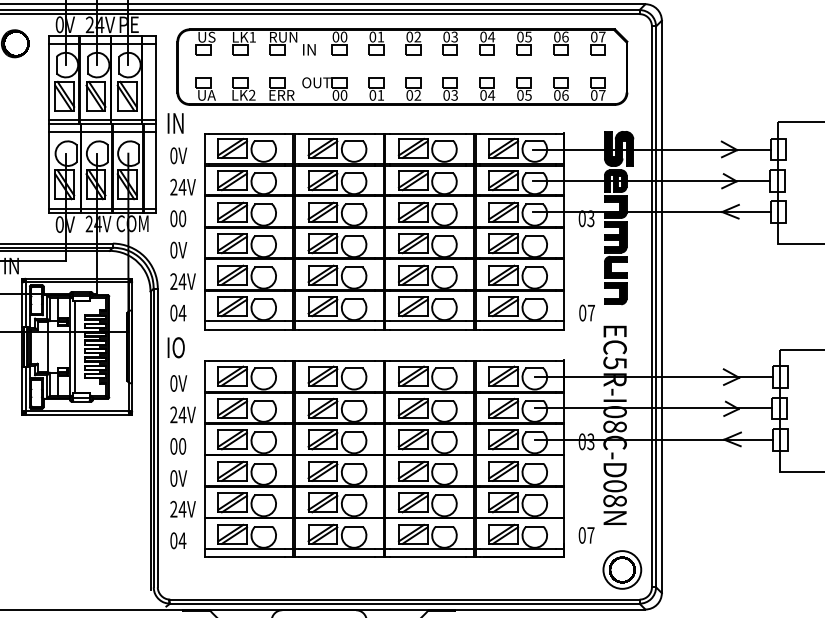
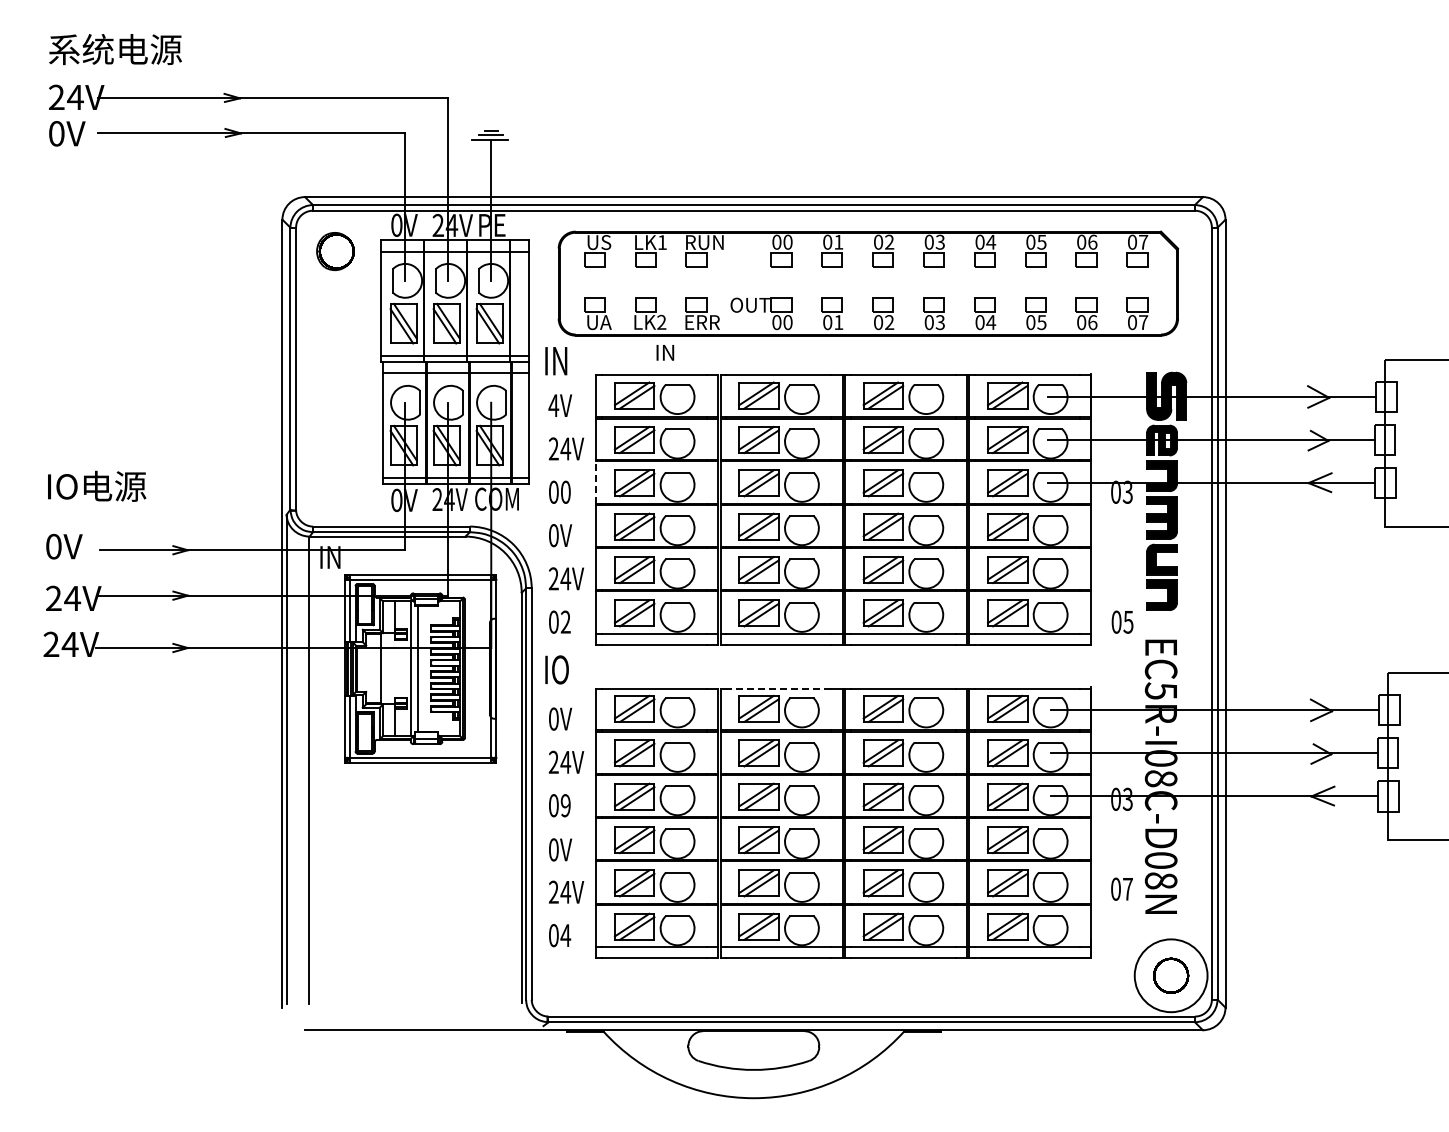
text: (309, 49) -> (665, 352), moved
text: (173, 155) -> (553, 405), 0V -> 4V
line: (204, 210) -> (596, 481), solid -> dashed
text: (182, 312) -> (565, 621), 04 -> 02
text: (591, 313) -> (1128, 622), 07 -> 05
line: (337, 361) -> (778, 688), solid -> dashed
text: (182, 446) -> (565, 805), 00 -> 09
text: (586, 534) -> (1121, 888), moved
circle: (622, 569) -> (1171, 975), size x1.4

